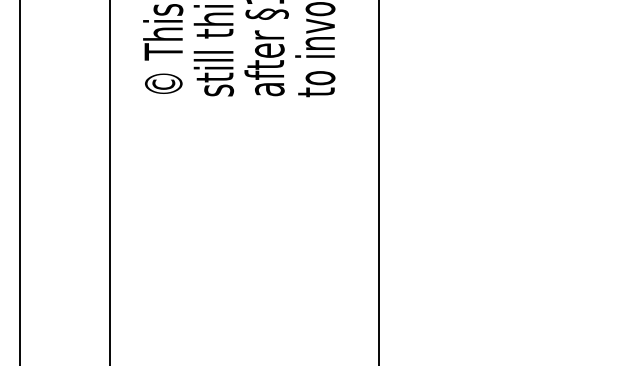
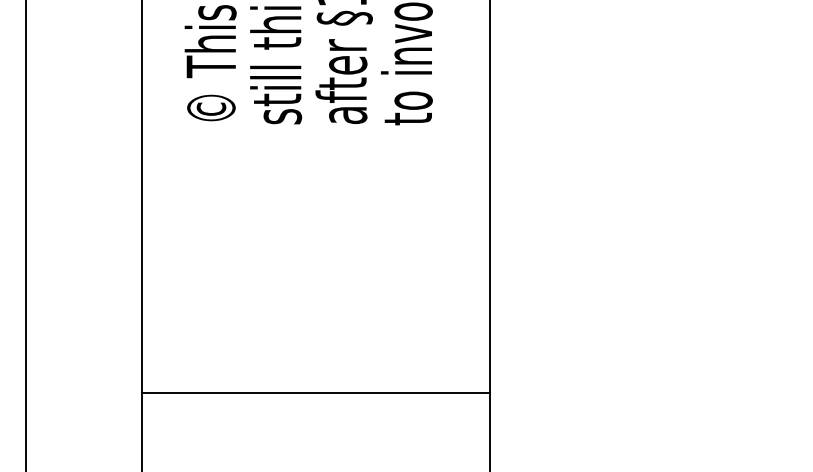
line: (244, 304) -> (315, 392), added

